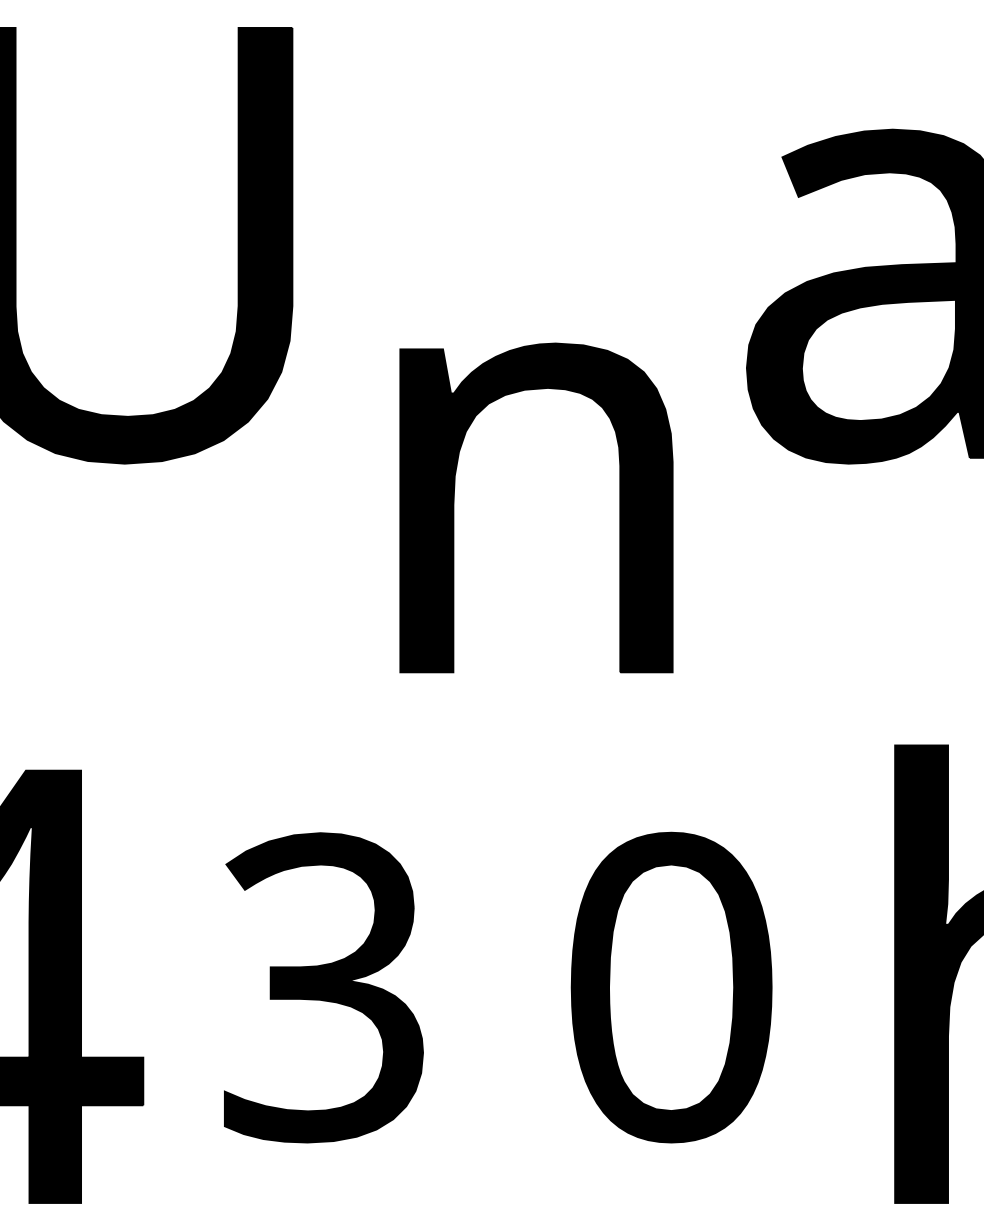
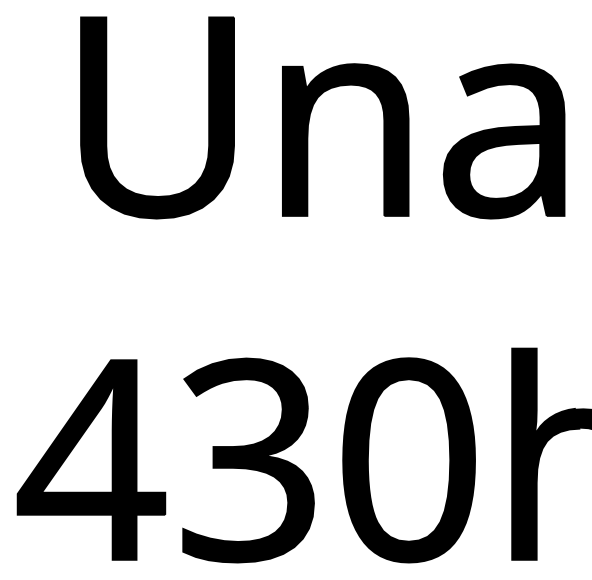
part: (455, 506) -> (308, 139), moved
part: (323, 987) -> (248, 460), size x1.43
part: (670, 987) -> (408, 460), size x1.43

